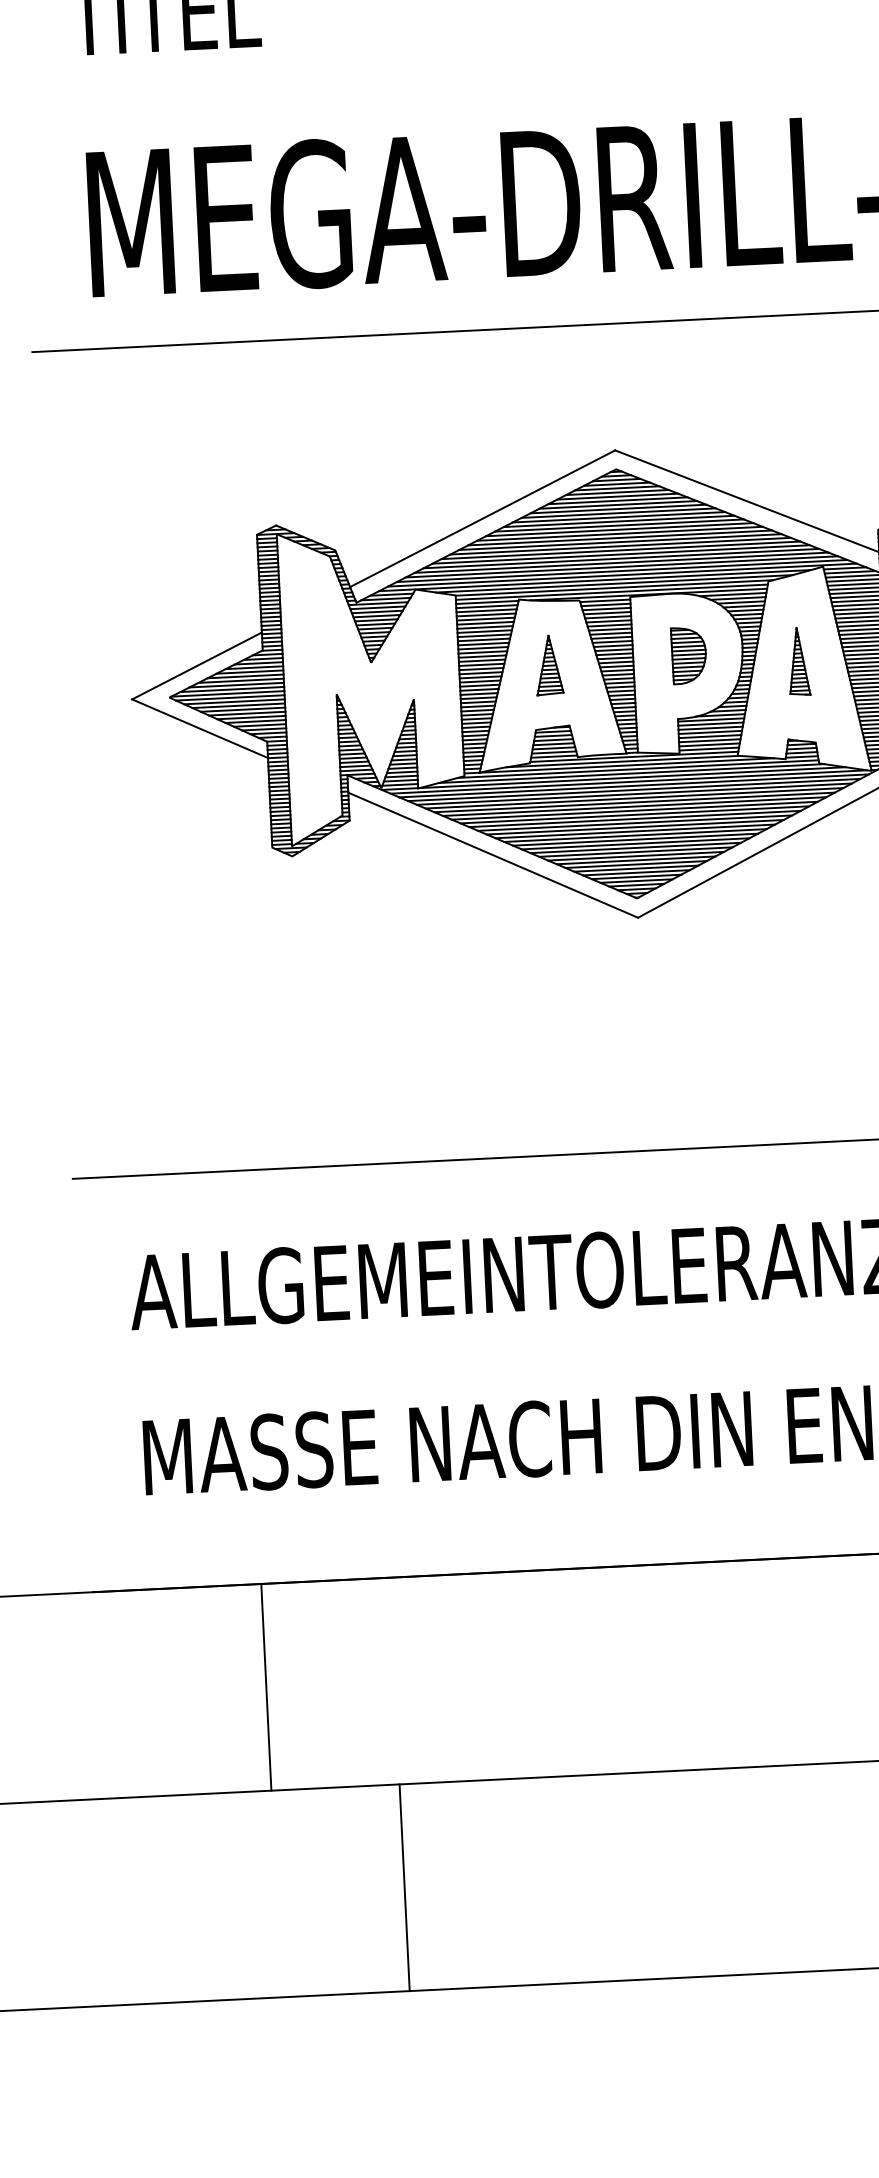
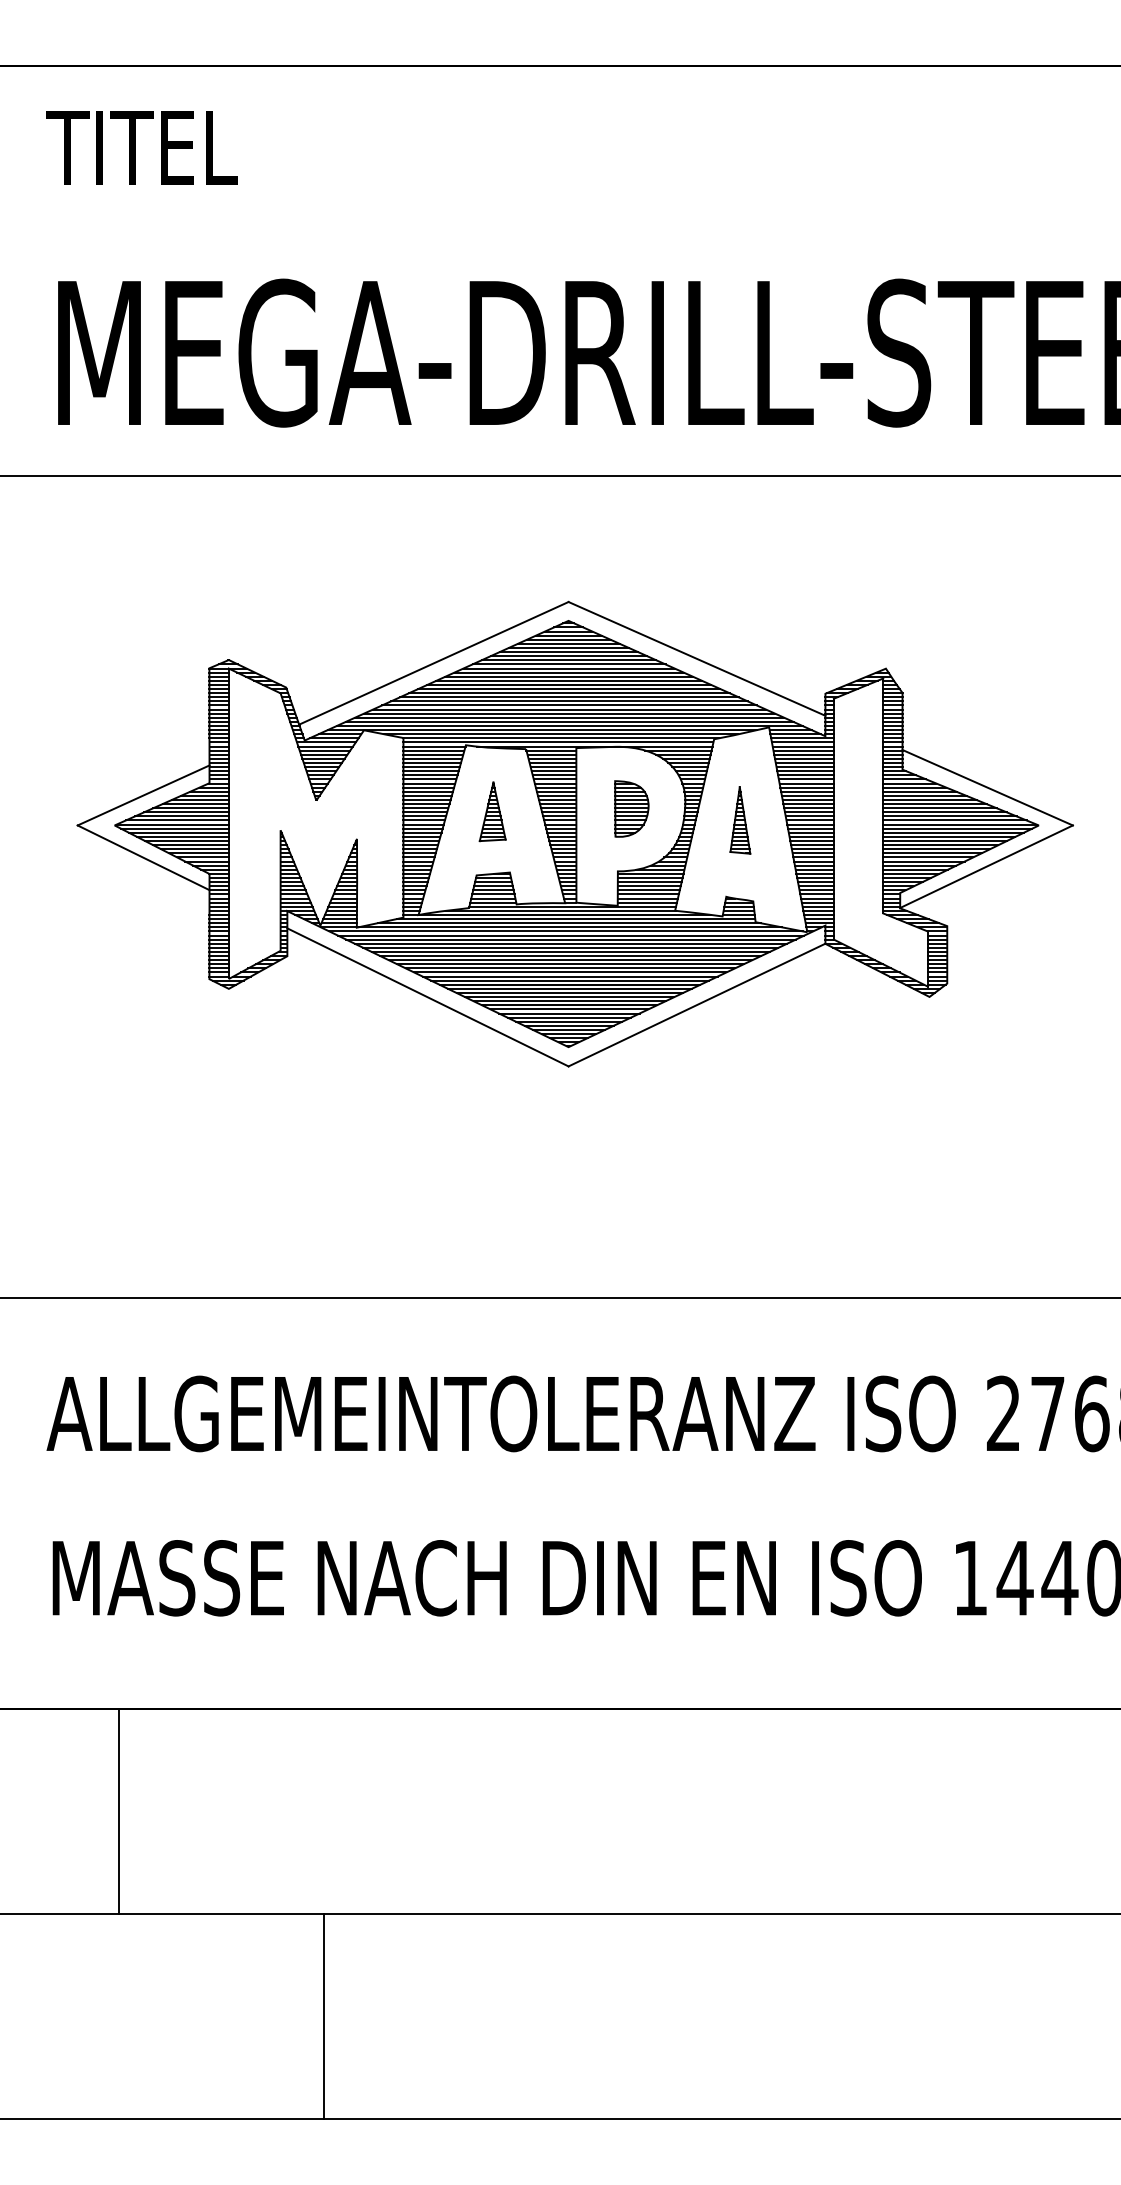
line: (266, 1687) -> (118, 1811), moved
line: (404, 1887) -> (324, 2016), moved

